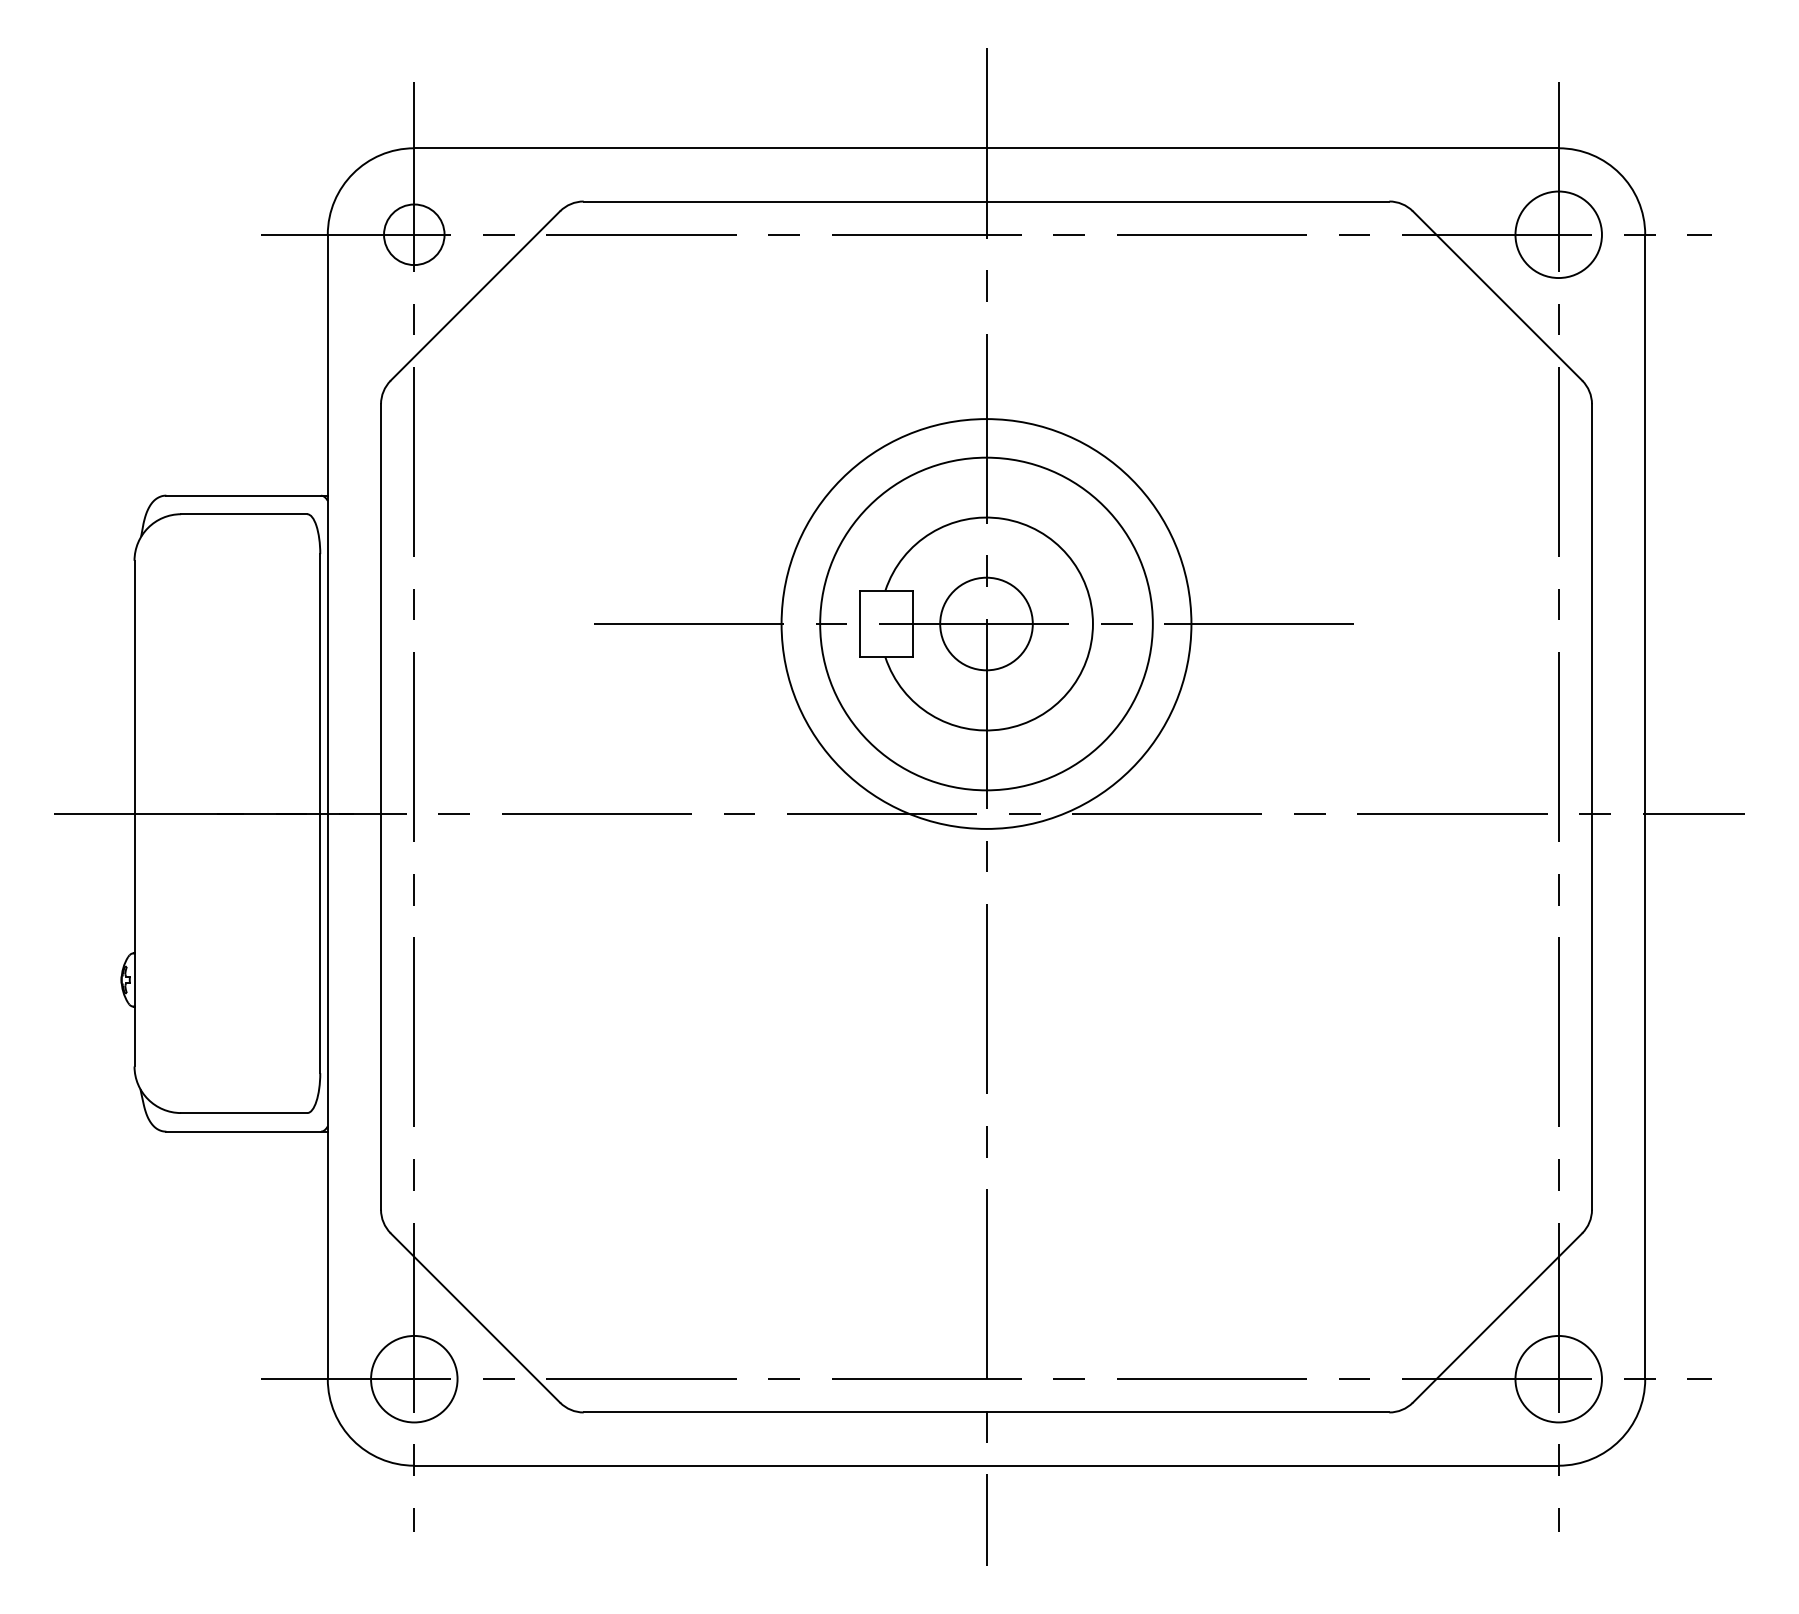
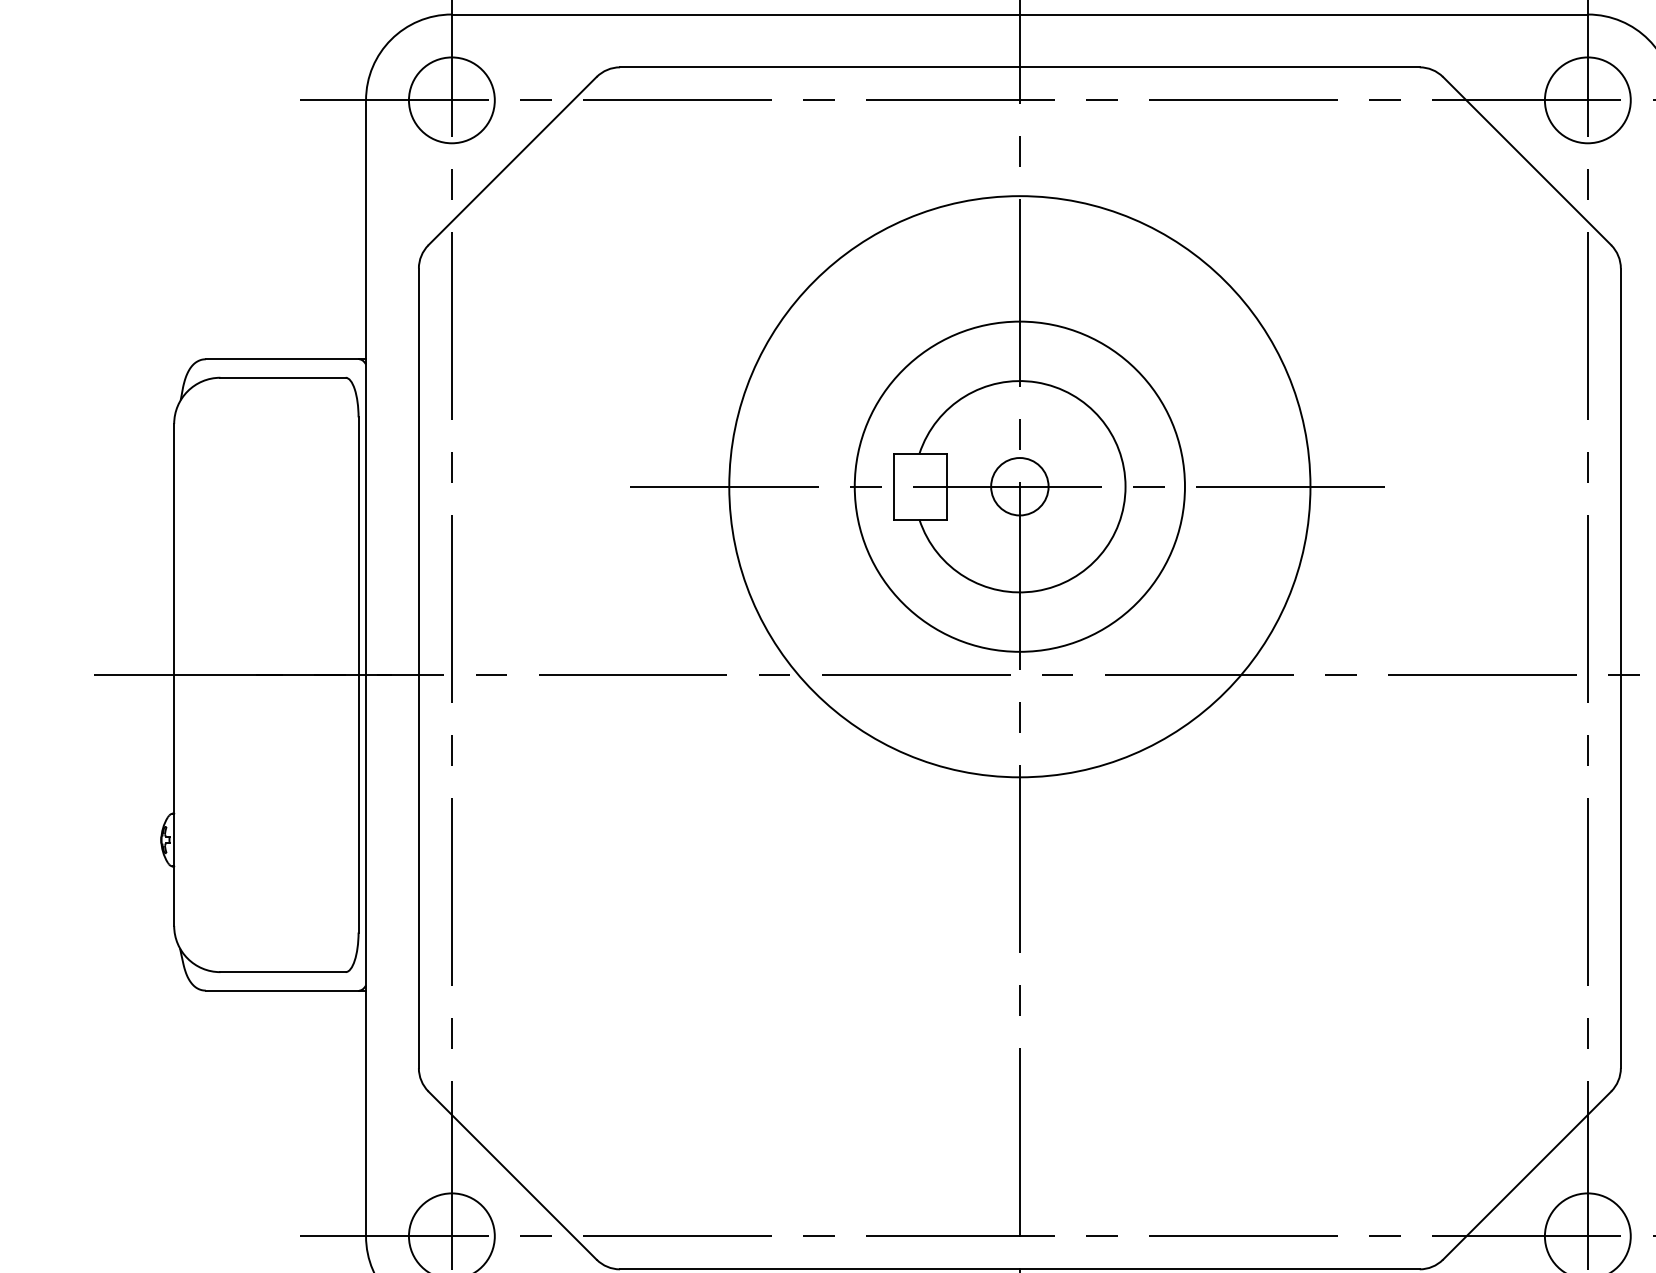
circle: (414, 234) -> (452, 100), size x1.43
circle: (986, 623) -> (1019, 486), size x0.62
circle: (986, 623) -> (1019, 486), size x1.43

